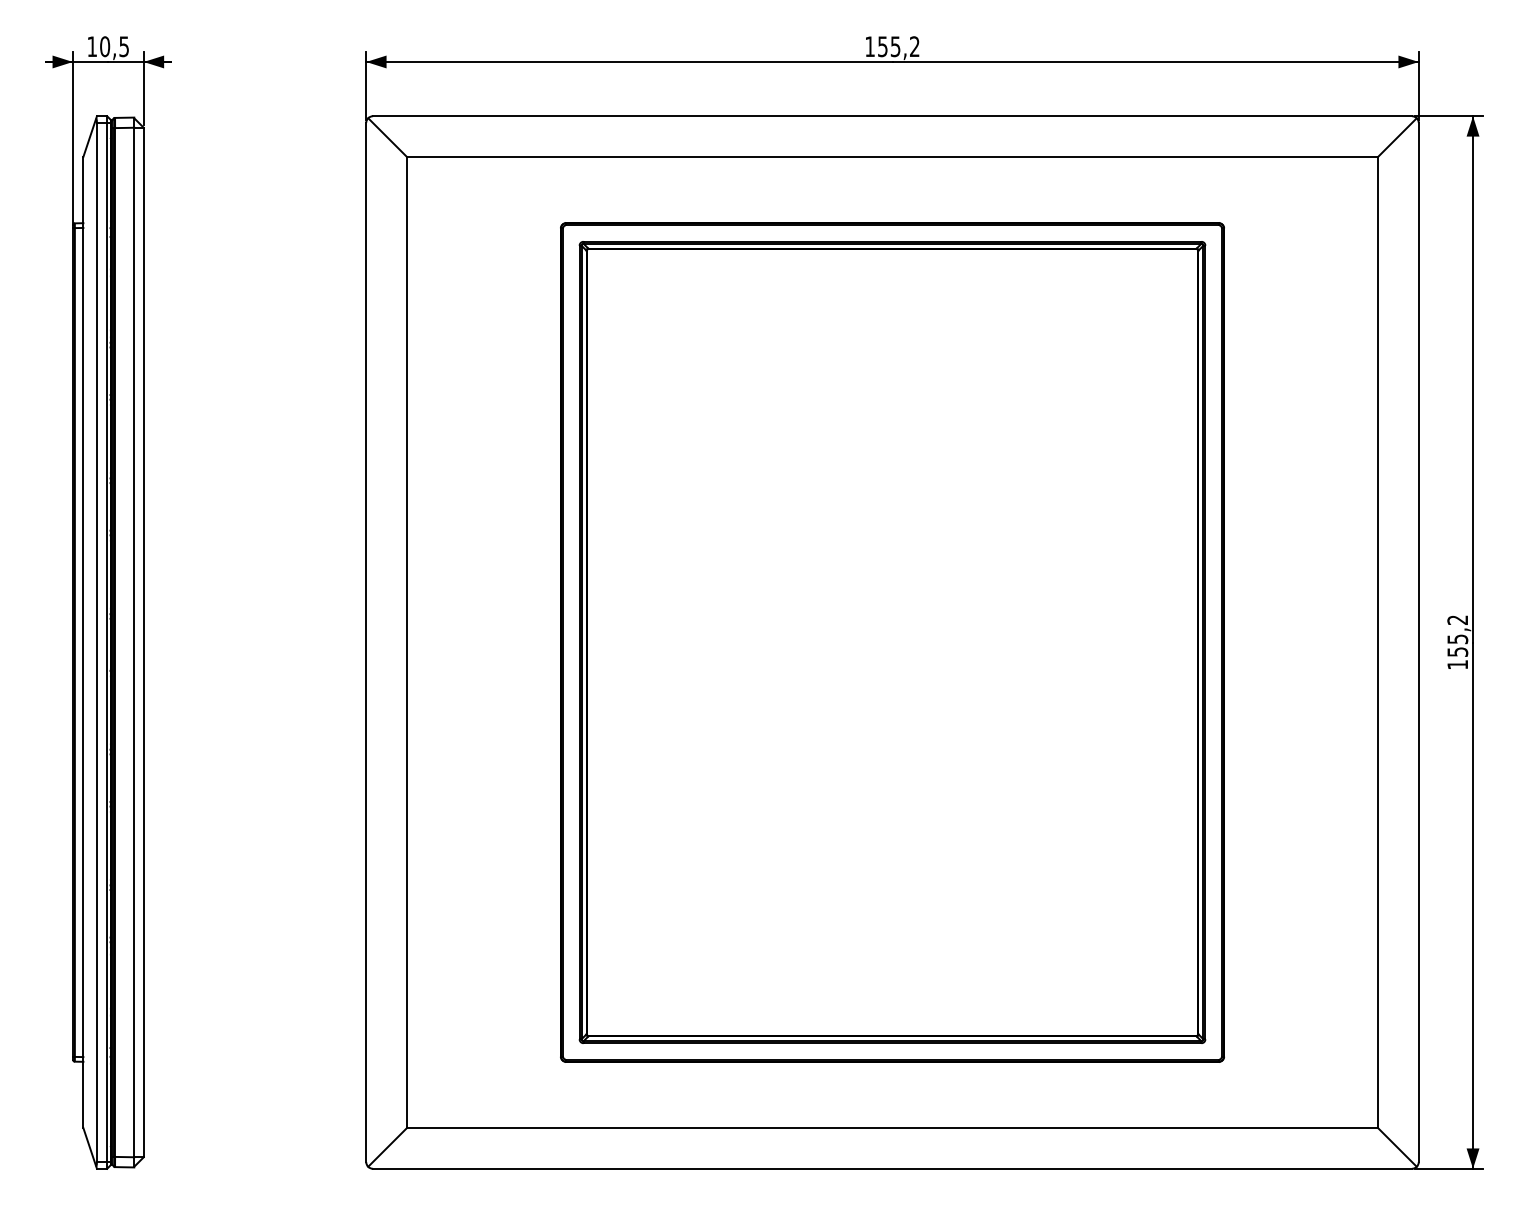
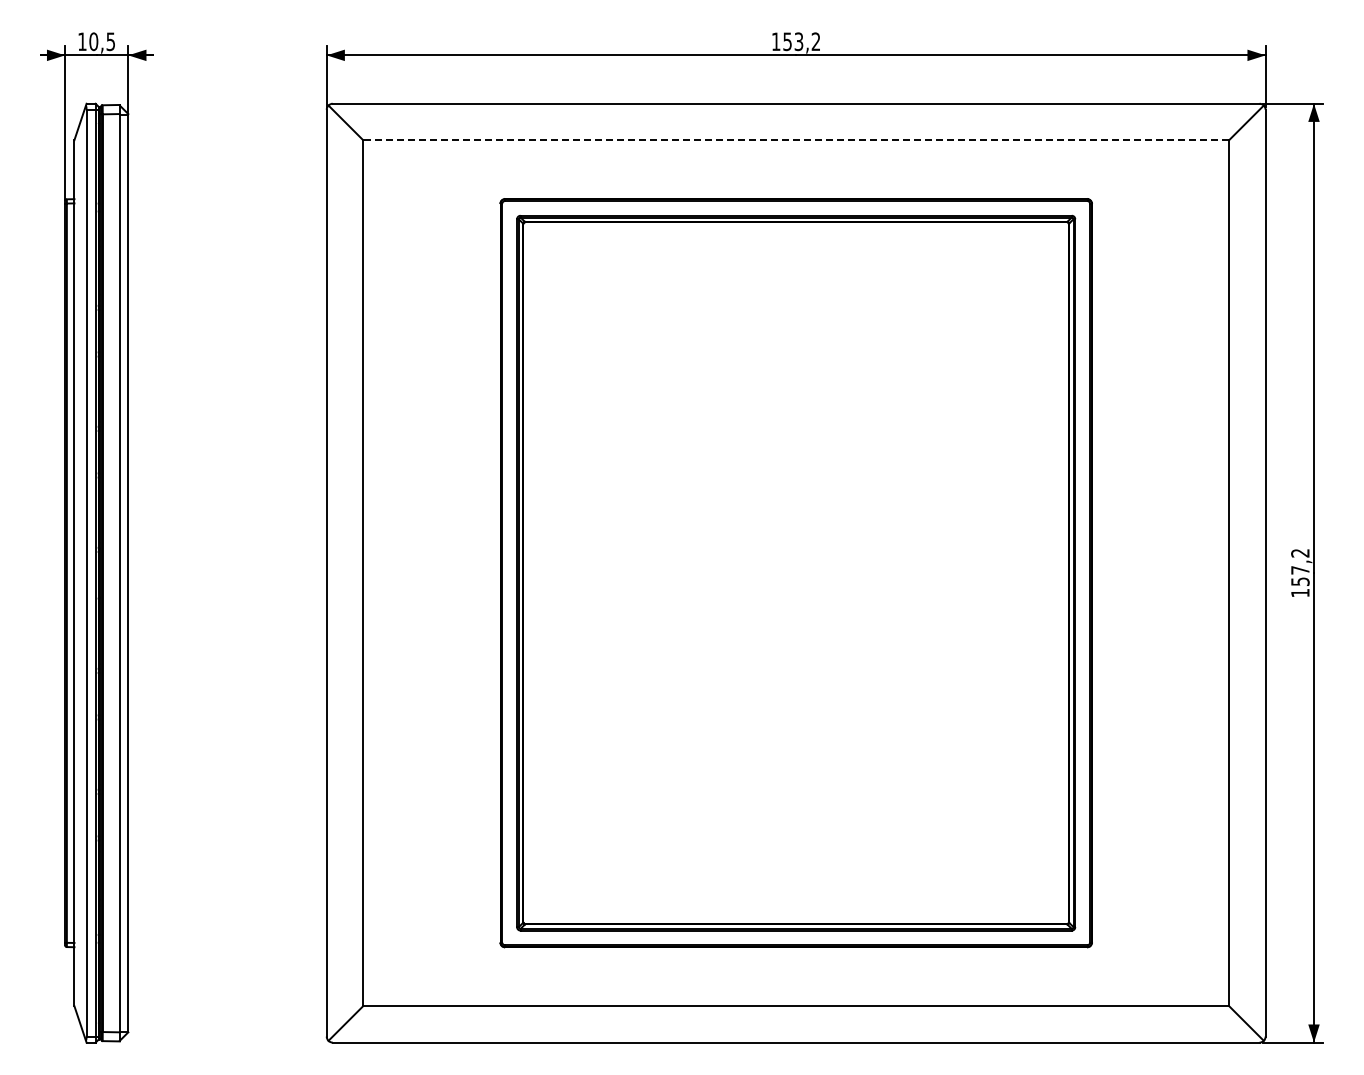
text: (896, 45) -> (799, 40), 155,2 -> 153,2
line: (891, 157) -> (795, 140), solid -> dashed
text: (1457, 639) -> (1300, 570), 155,2 -> 157,2

